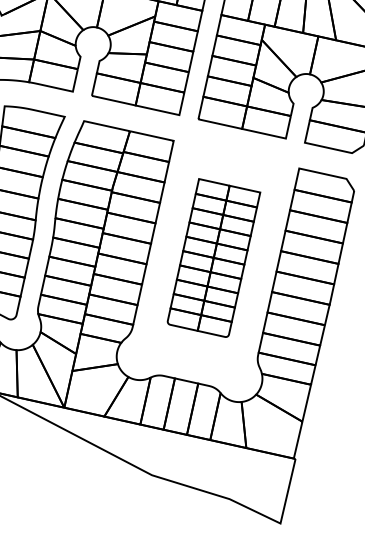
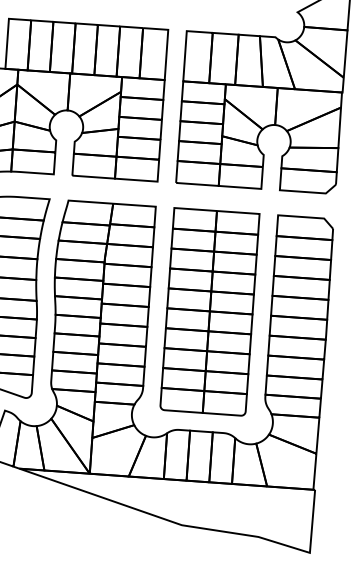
part: (213, 257) -> (209, 311), size x1.43

